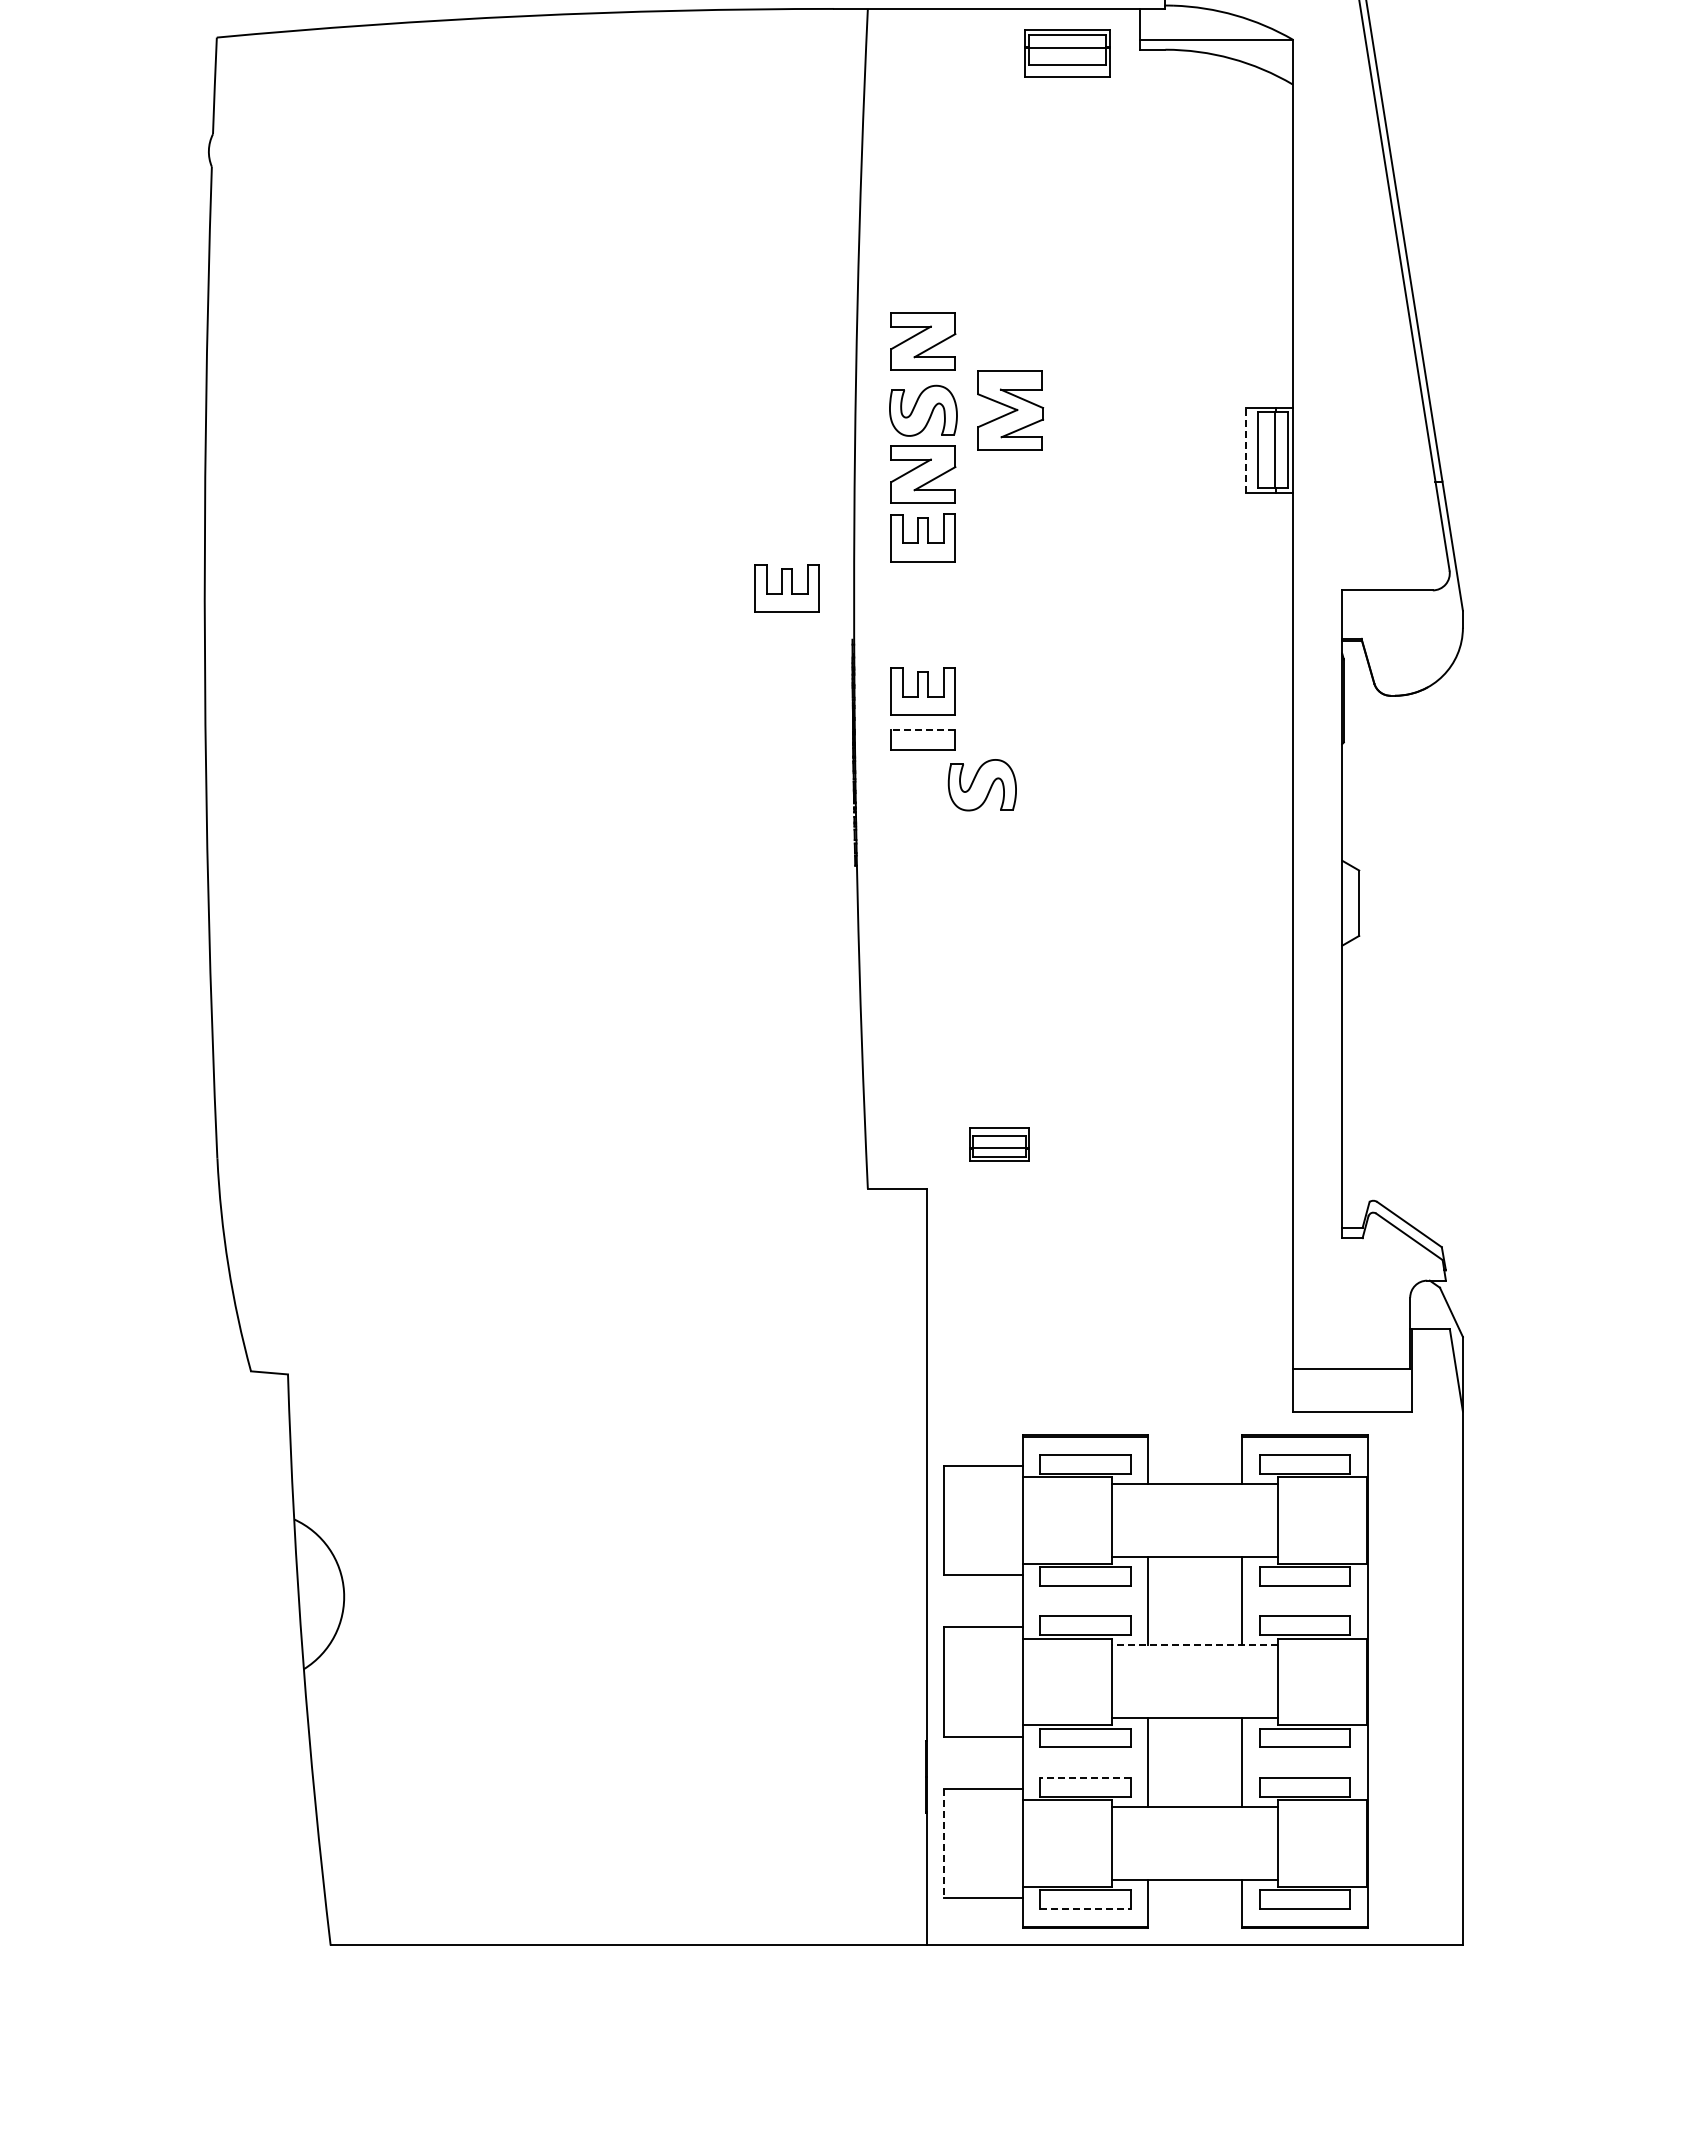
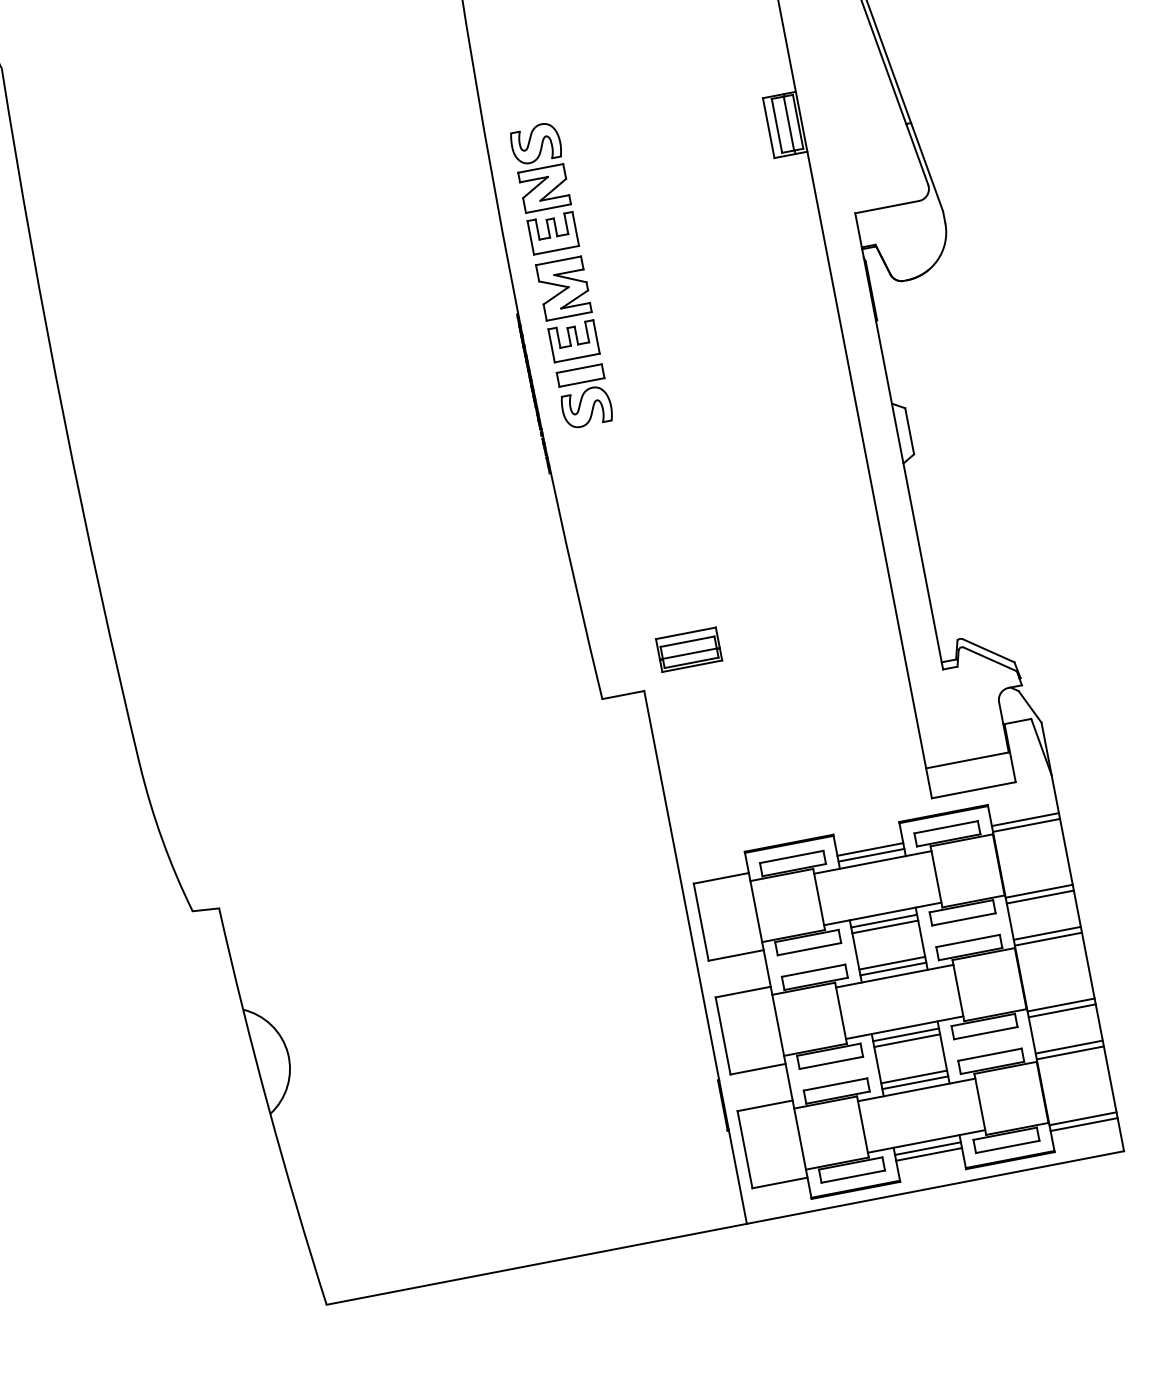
part: (923, 341) -> (526, 94), removed
part: (1010, 410) -> (563, 288), moved
line: (1246, 450) -> (768, 127), dashed -> solid
part: (786, 588) -> (463, 287), removed
line: (923, 730) -> (579, 368), dashed -> solid
part: (981, 785) -> (586, 407), moved
part: (999, 1144) -> (689, 649), size x1.43
line: (1194, 1465) -> (869, 849), added
line: (1414, 1465) -> (1024, 819), added
line: (1194, 1473) -> (871, 855), added
line: (1414, 1473) -> (1025, 825), added
line: (1194, 1567) -> (883, 921), added
line: (1414, 1567) -> (1038, 891), added
line: (1194, 1575) -> (884, 927), added
line: (1414, 1575) -> (1039, 897), added
line: (1194, 1626) -> (891, 963), added
line: (1414, 1626) -> (1046, 933), added
line: (1194, 1635) -> (892, 969), added
line: (1414, 1635) -> (1047, 939), added
line: (1194, 1645) -> (894, 976), dashed -> solid
line: (1194, 1728) -> (905, 1034), added
line: (1414, 1728) -> (1060, 1005), added
line: (1194, 1736) -> (906, 1040), added
line: (1414, 1736) -> (1061, 1010), added
line: (1084, 1778) -> (834, 1084), dashed -> solid
line: (1194, 1788) -> (913, 1077), added
line: (1414, 1788) -> (1068, 1047), added
line: (1194, 1796) -> (914, 1082), added
line: (1414, 1796) -> (1069, 1052), added
line: (944, 1843) -> (745, 1149), dashed -> solid
line: (1194, 1890) -> (927, 1148), added
line: (1414, 1890) -> (1082, 1119), added
line: (1194, 1898) -> (928, 1154), added
line: (1414, 1898) -> (1083, 1124), added
line: (1085, 1908) -> (853, 1176), dashed -> solid

